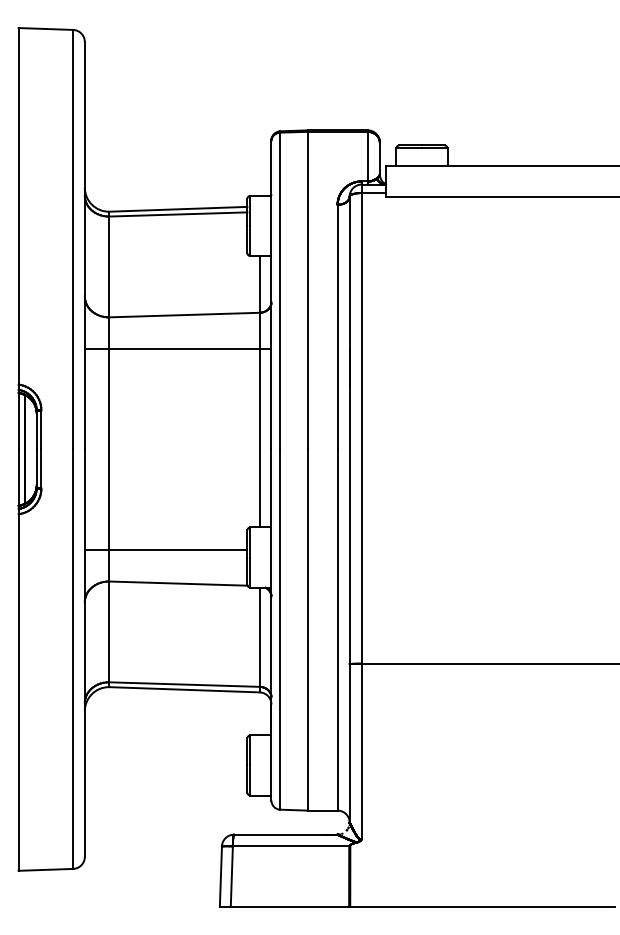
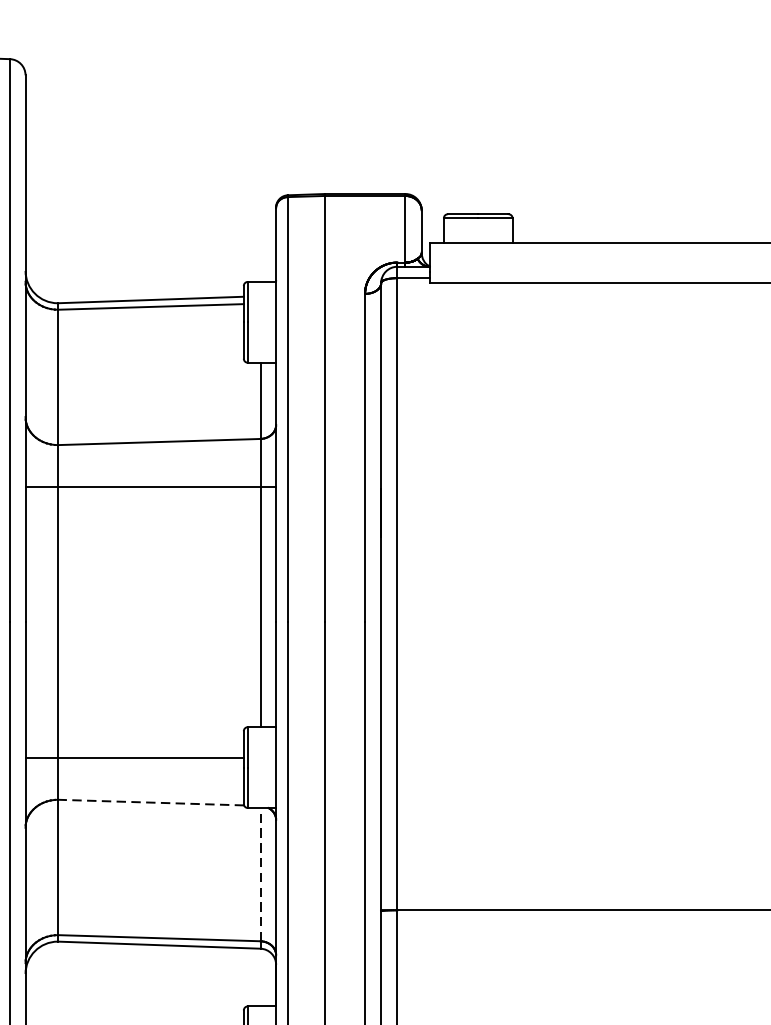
line: (177, 583) -> (149, 802), solid -> dashed
line: (259, 637) -> (260, 874), solid -> dashed

